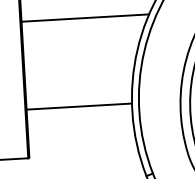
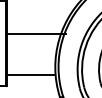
line: (84, 18) -> (35, 34), moved
line: (78, 105) -> (30, 74), moved

